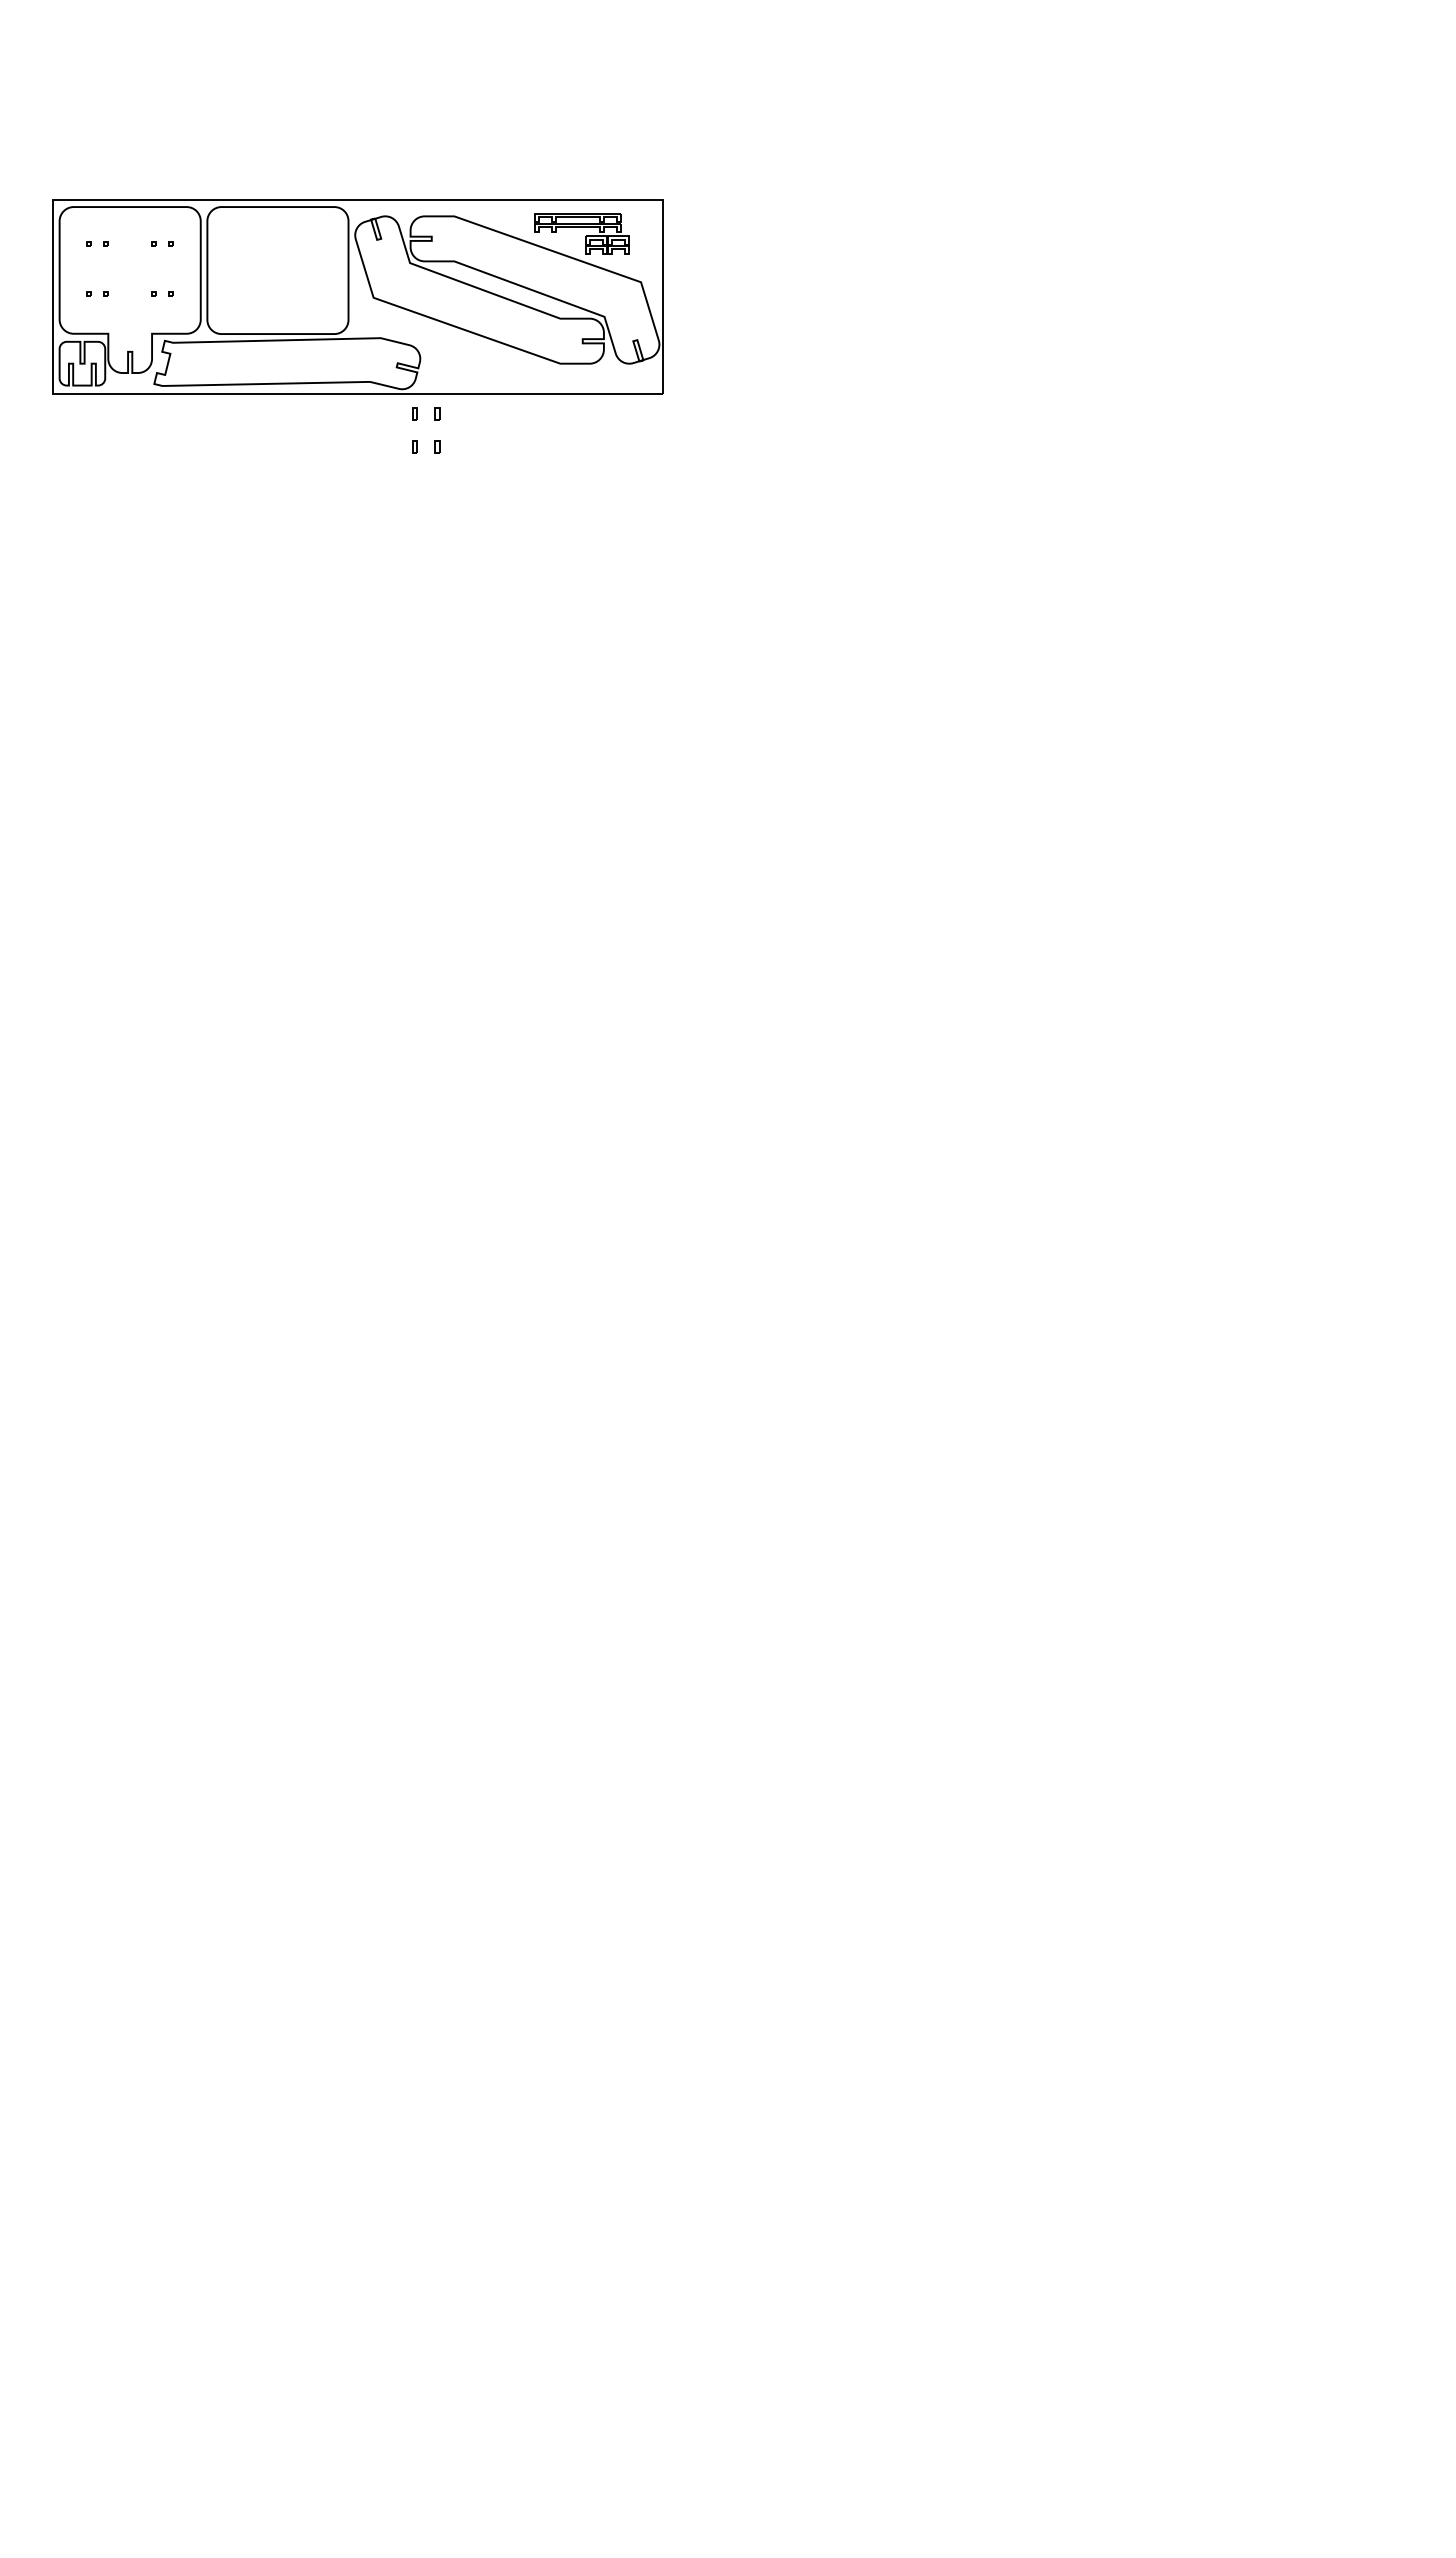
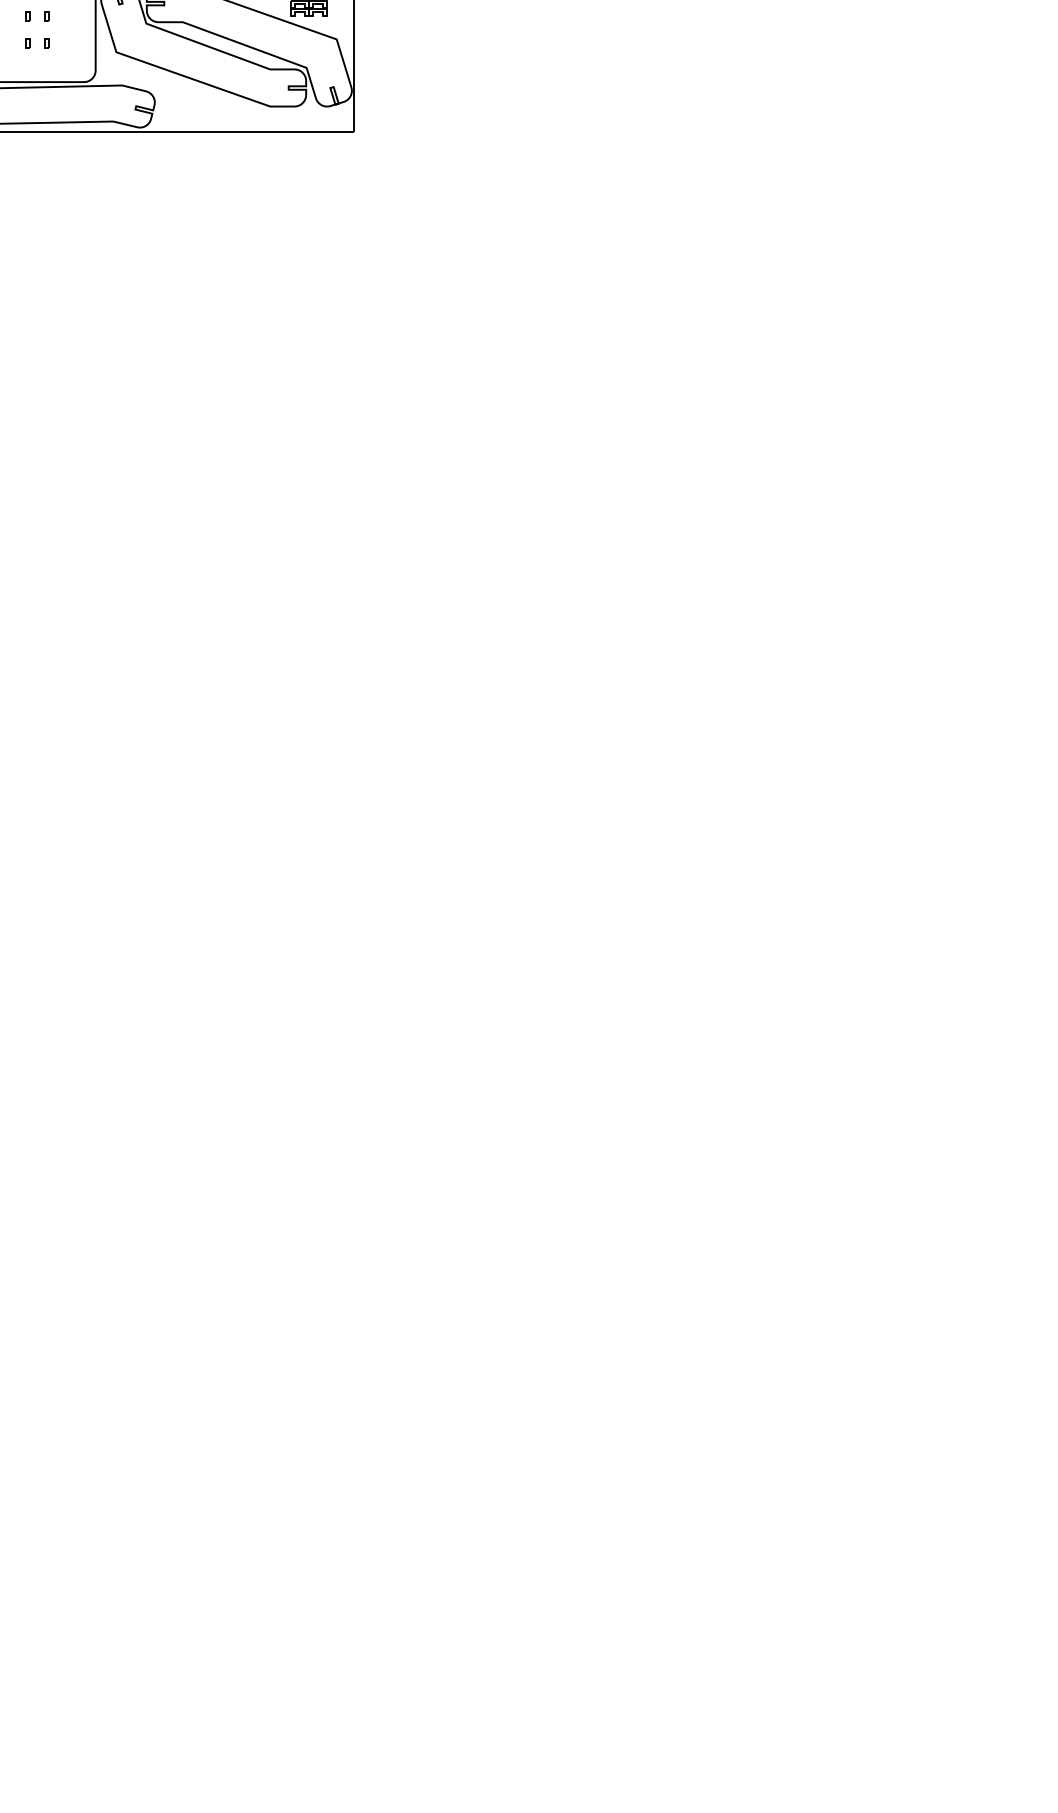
part: (434, 420) -> (44, 21), moved

